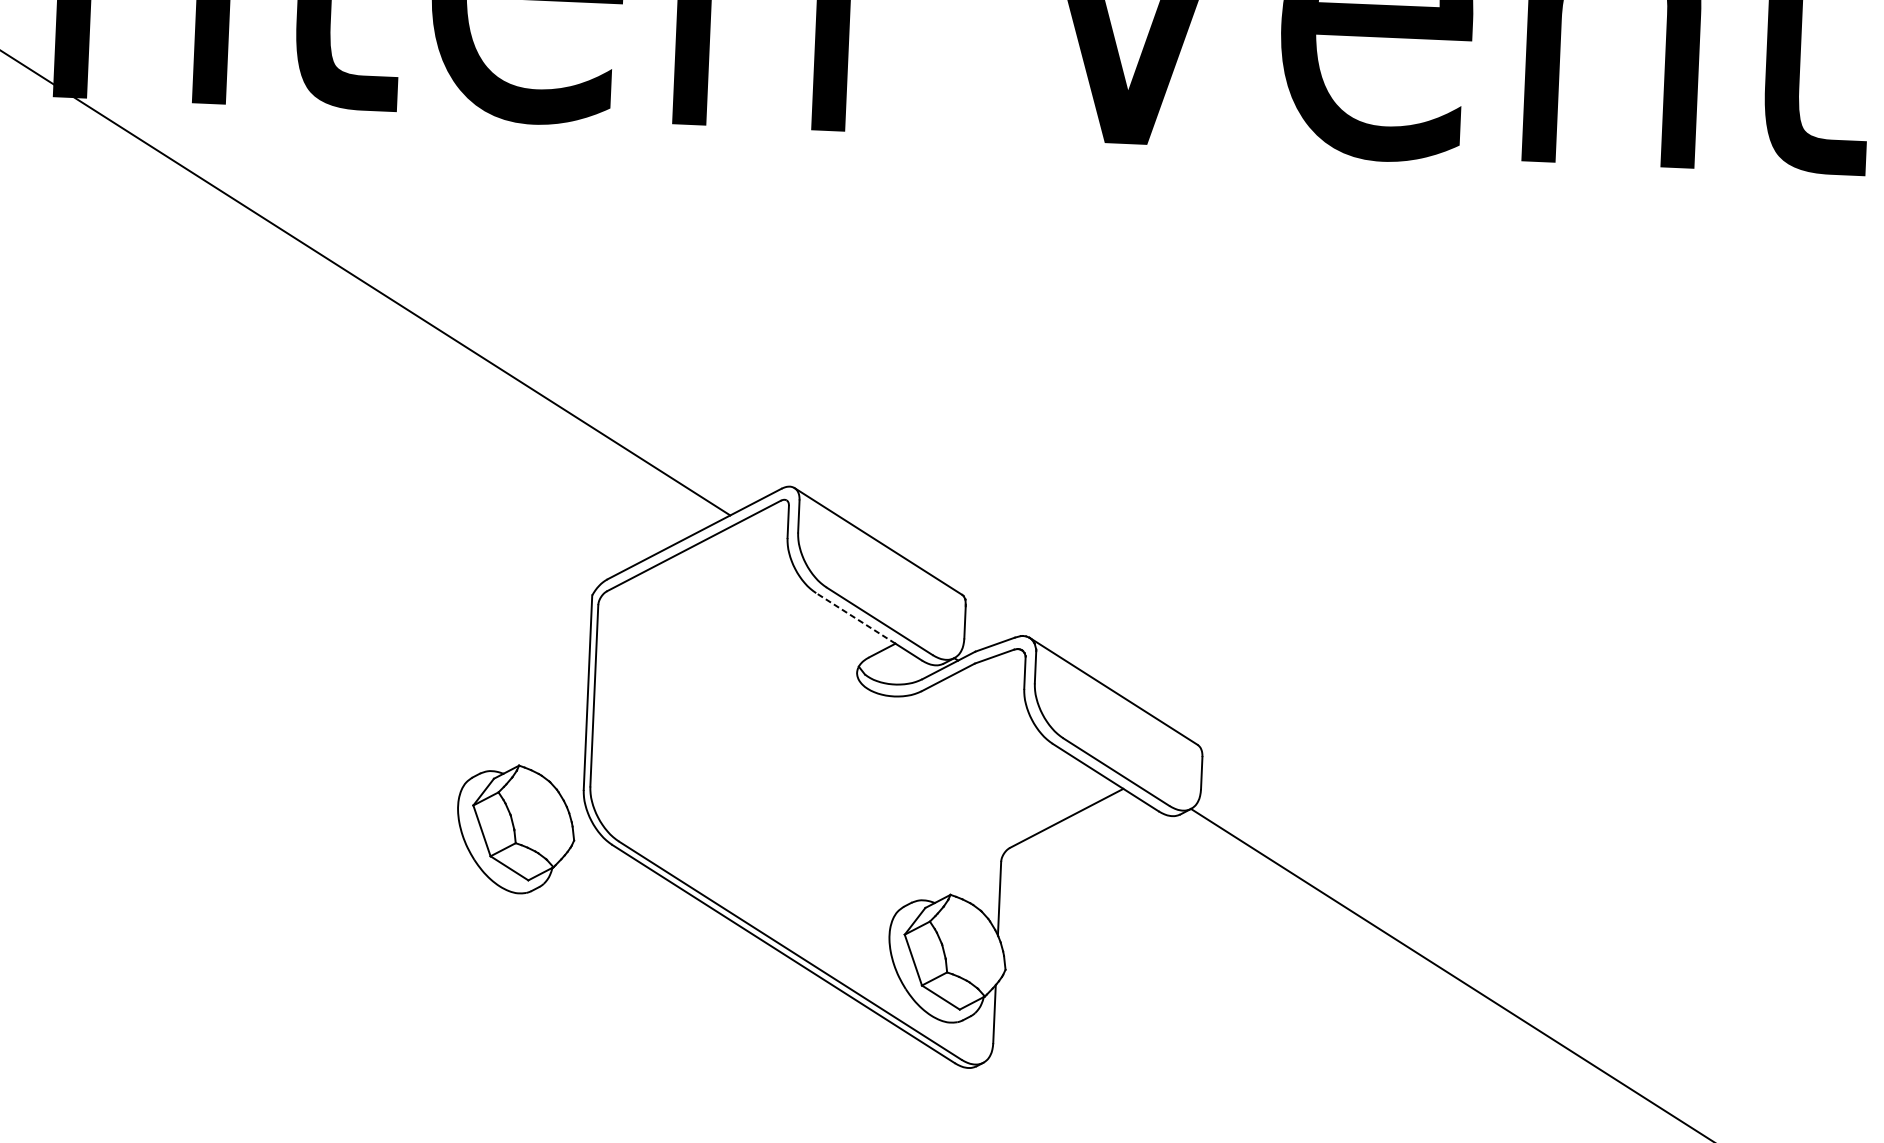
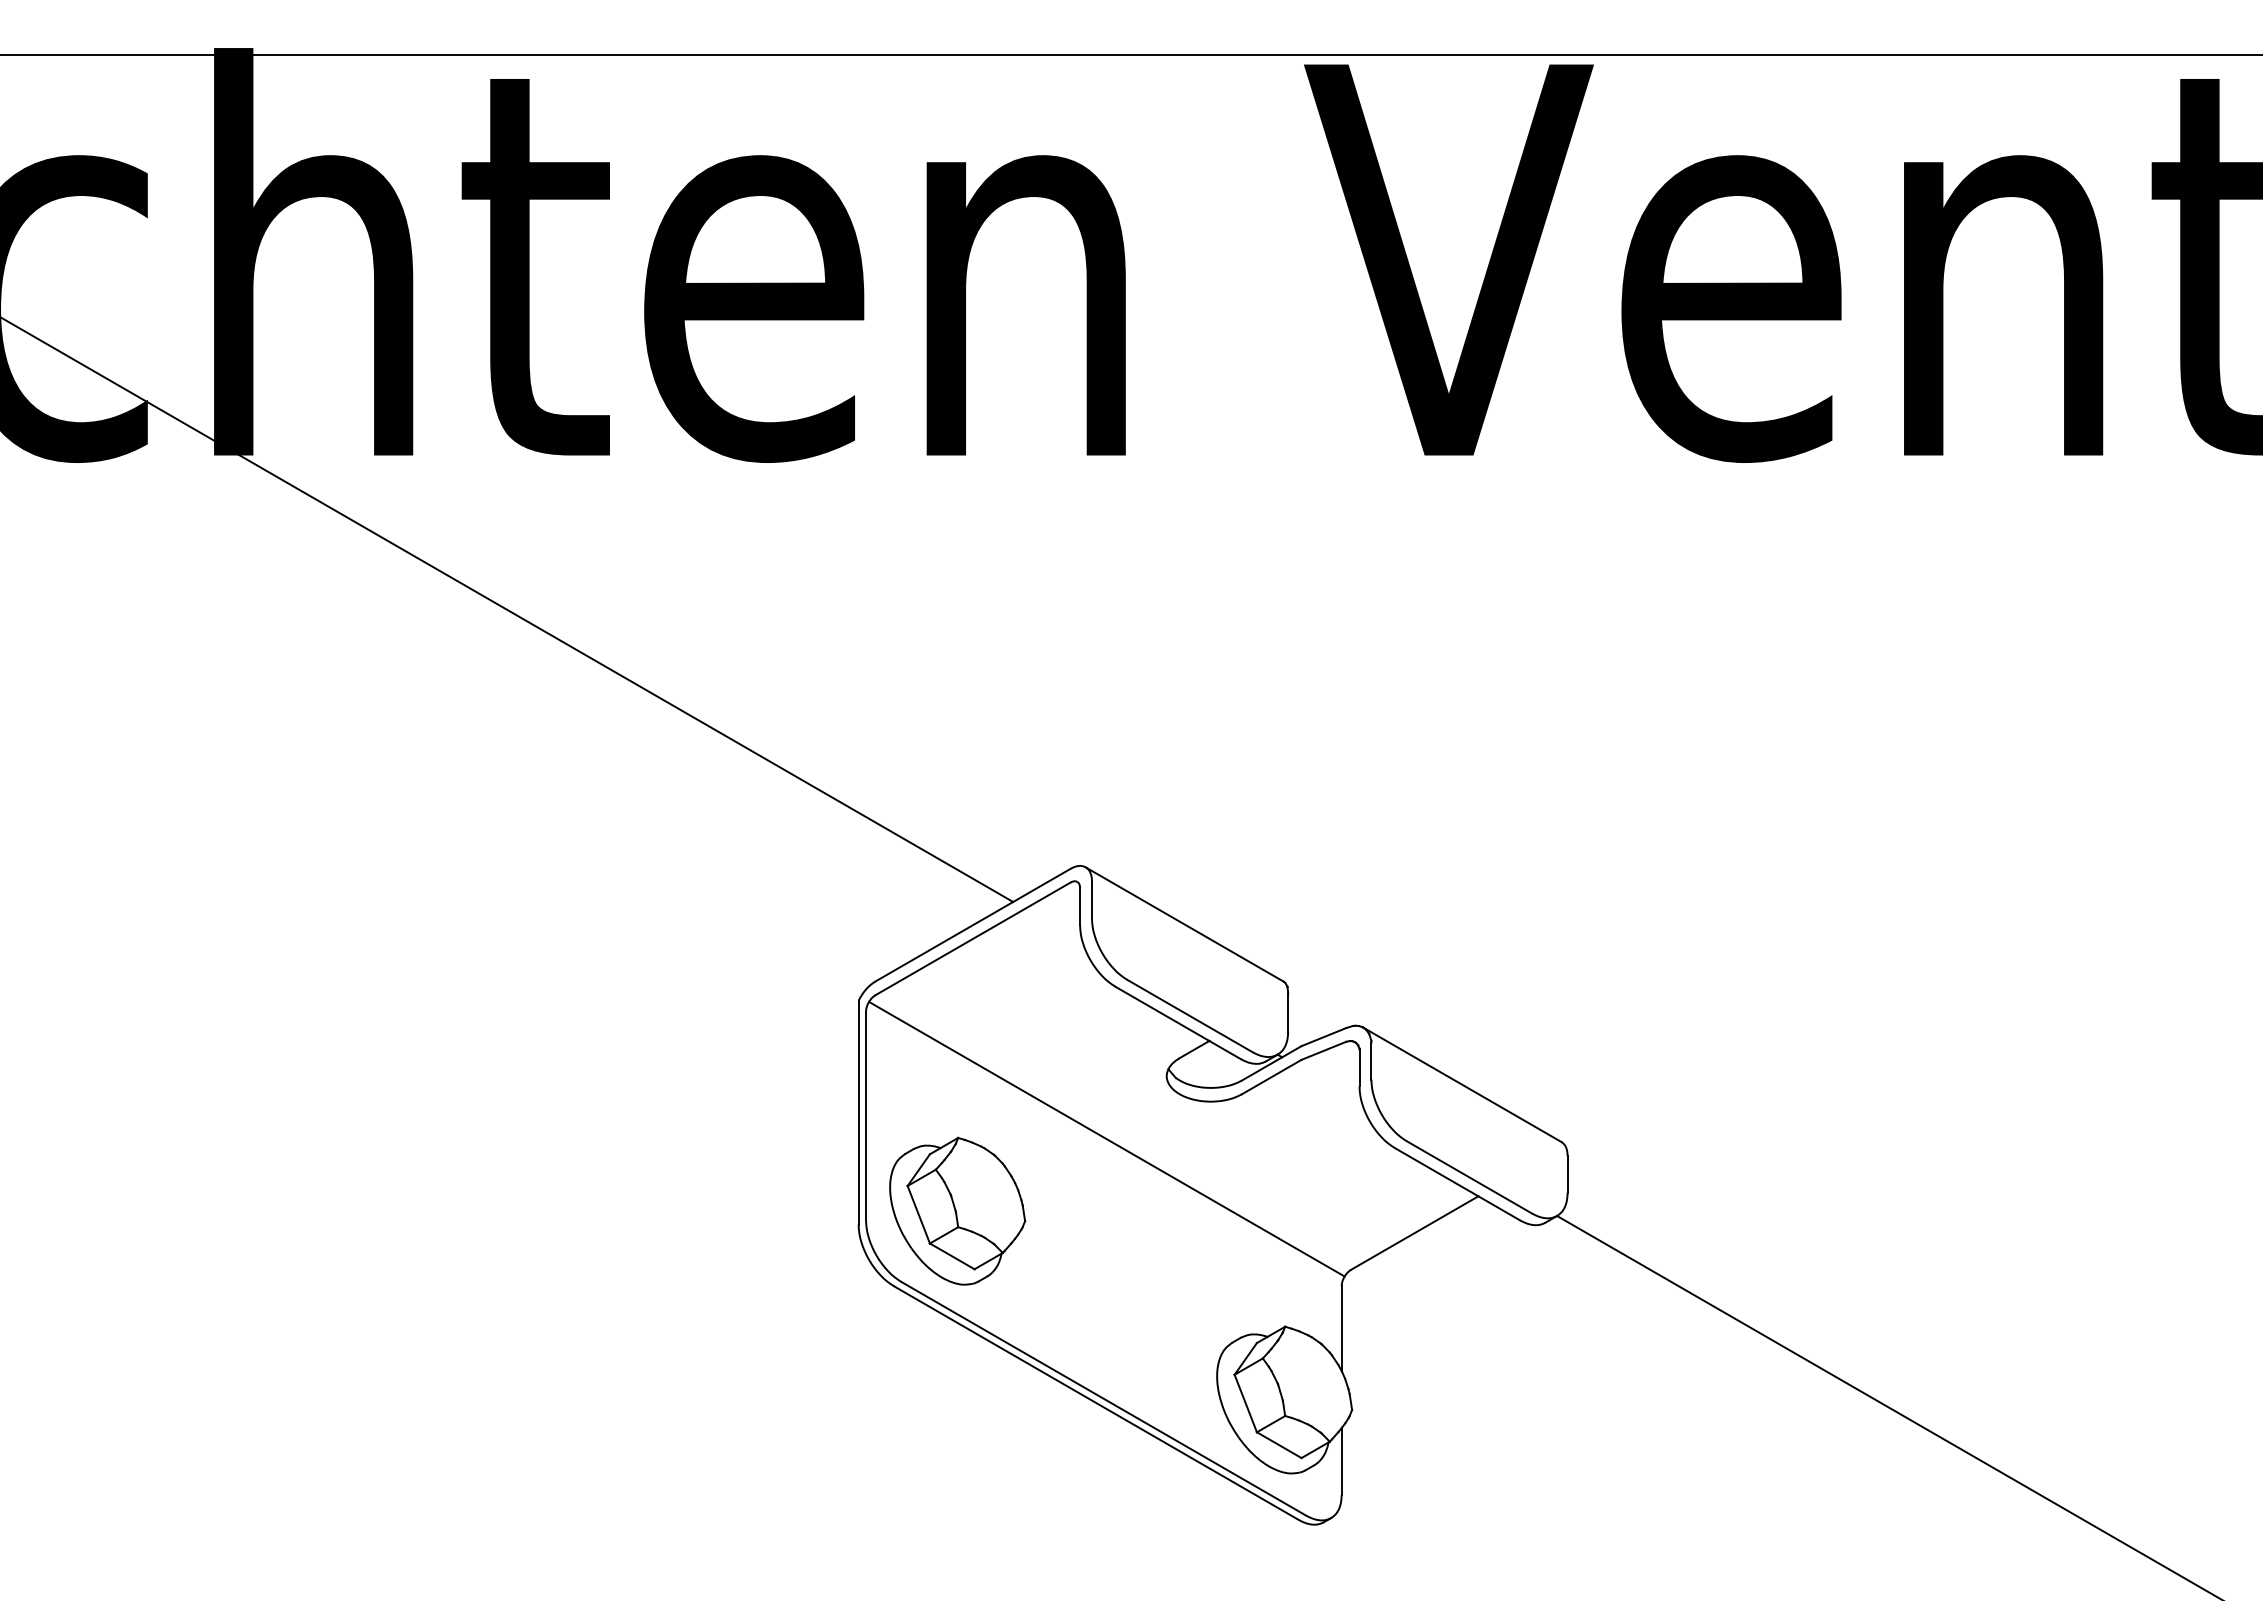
line: (855, 618) -> (1162, 1013), dashed -> solid
line: (802, 724) -> (1106, 1138), added
part: (515, 828) -> (957, 1210), moved

